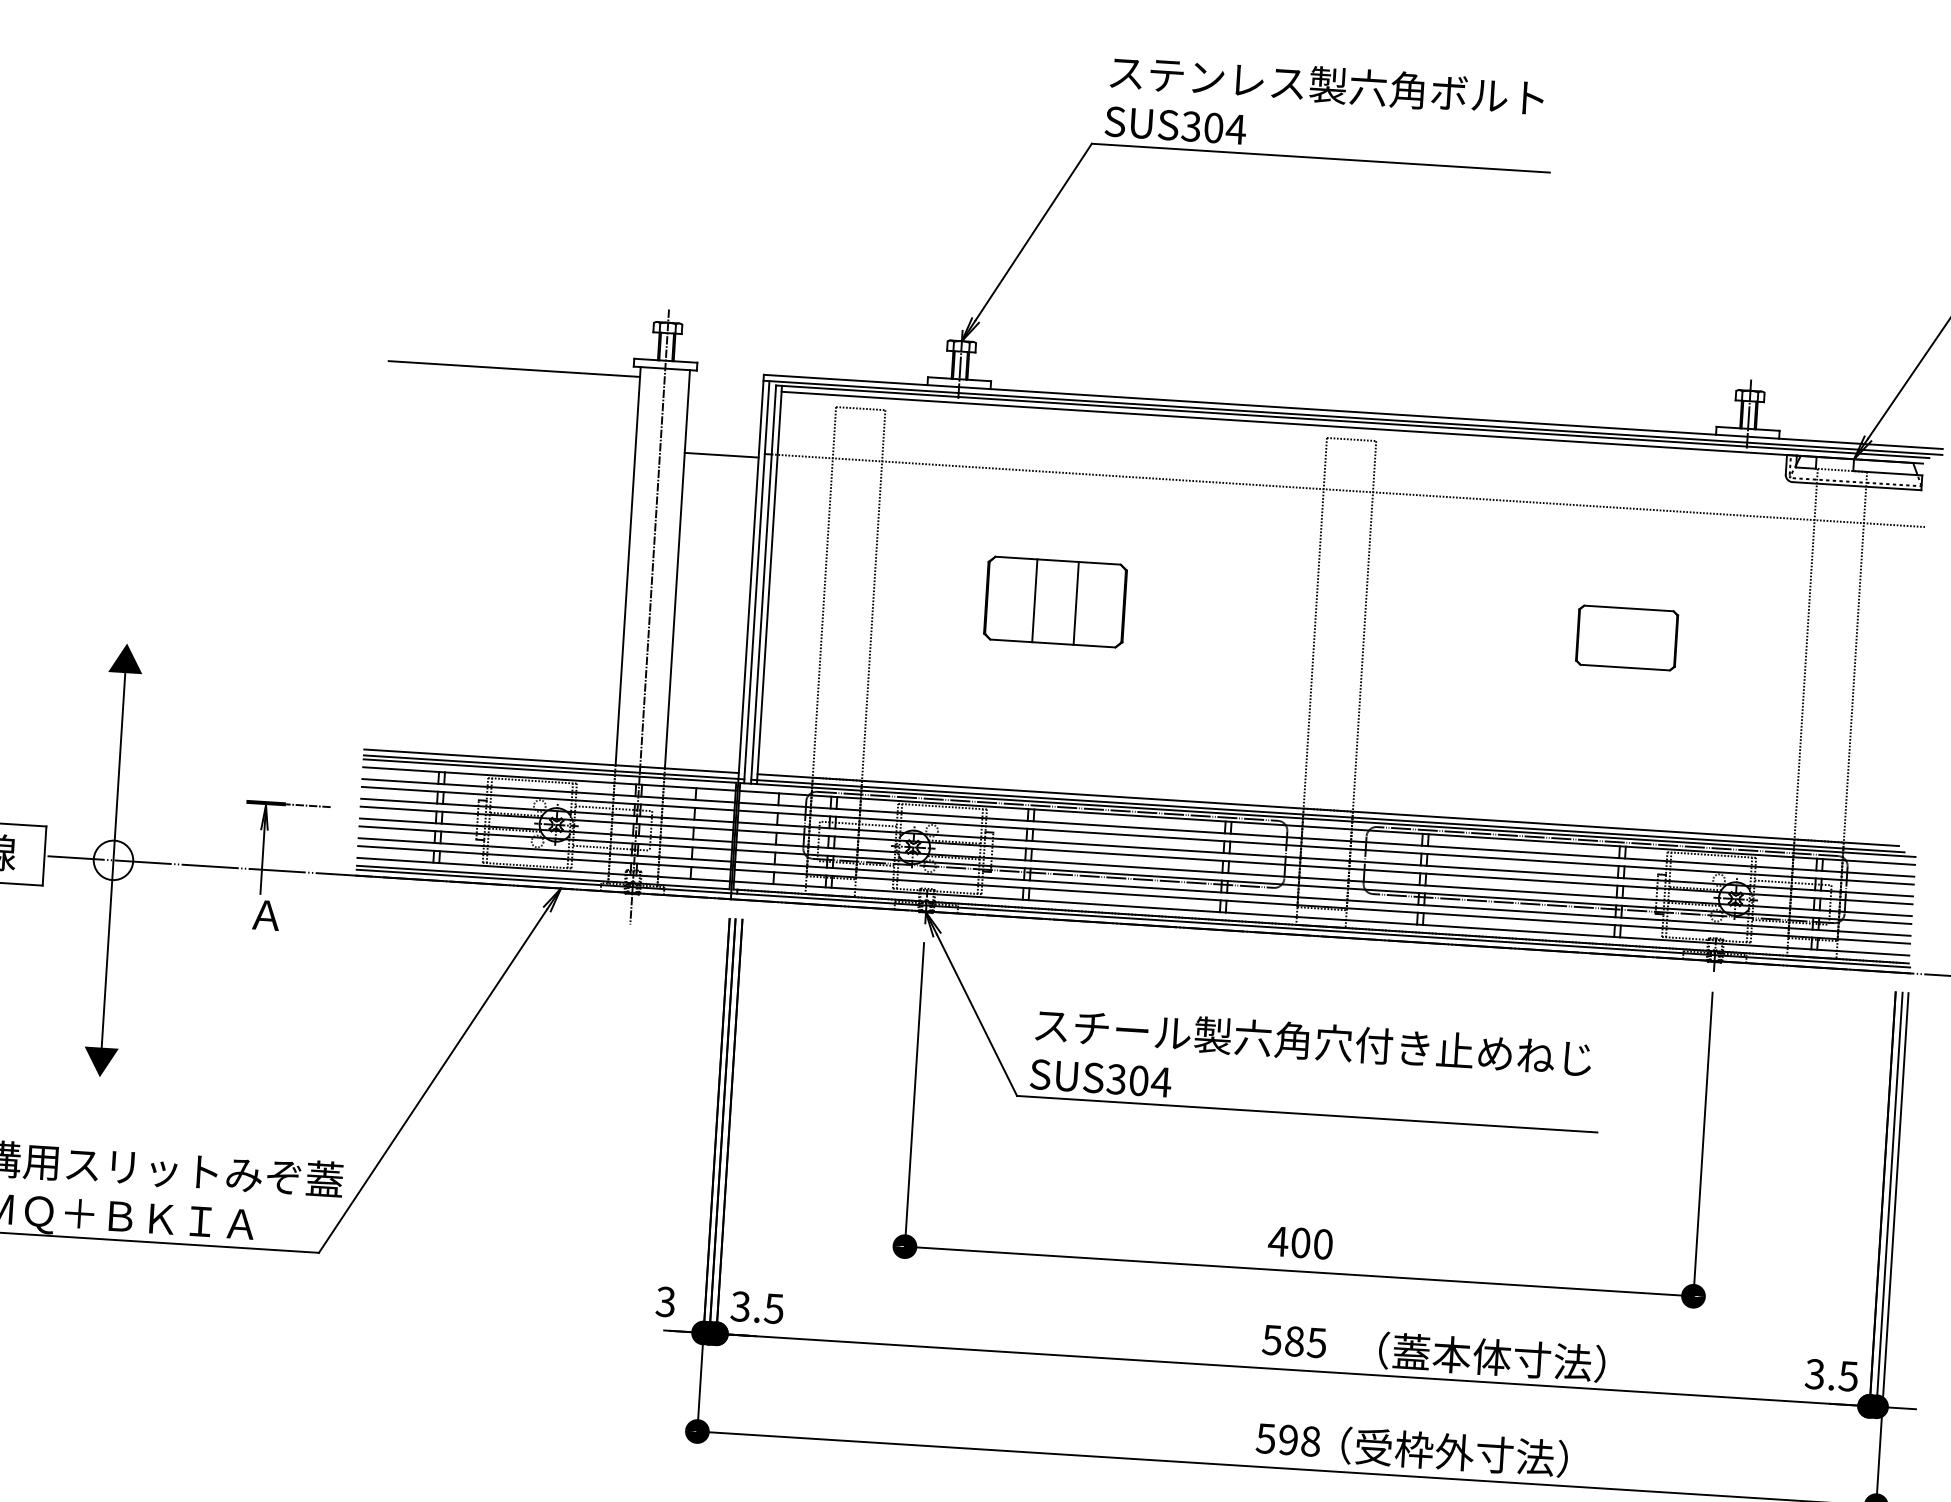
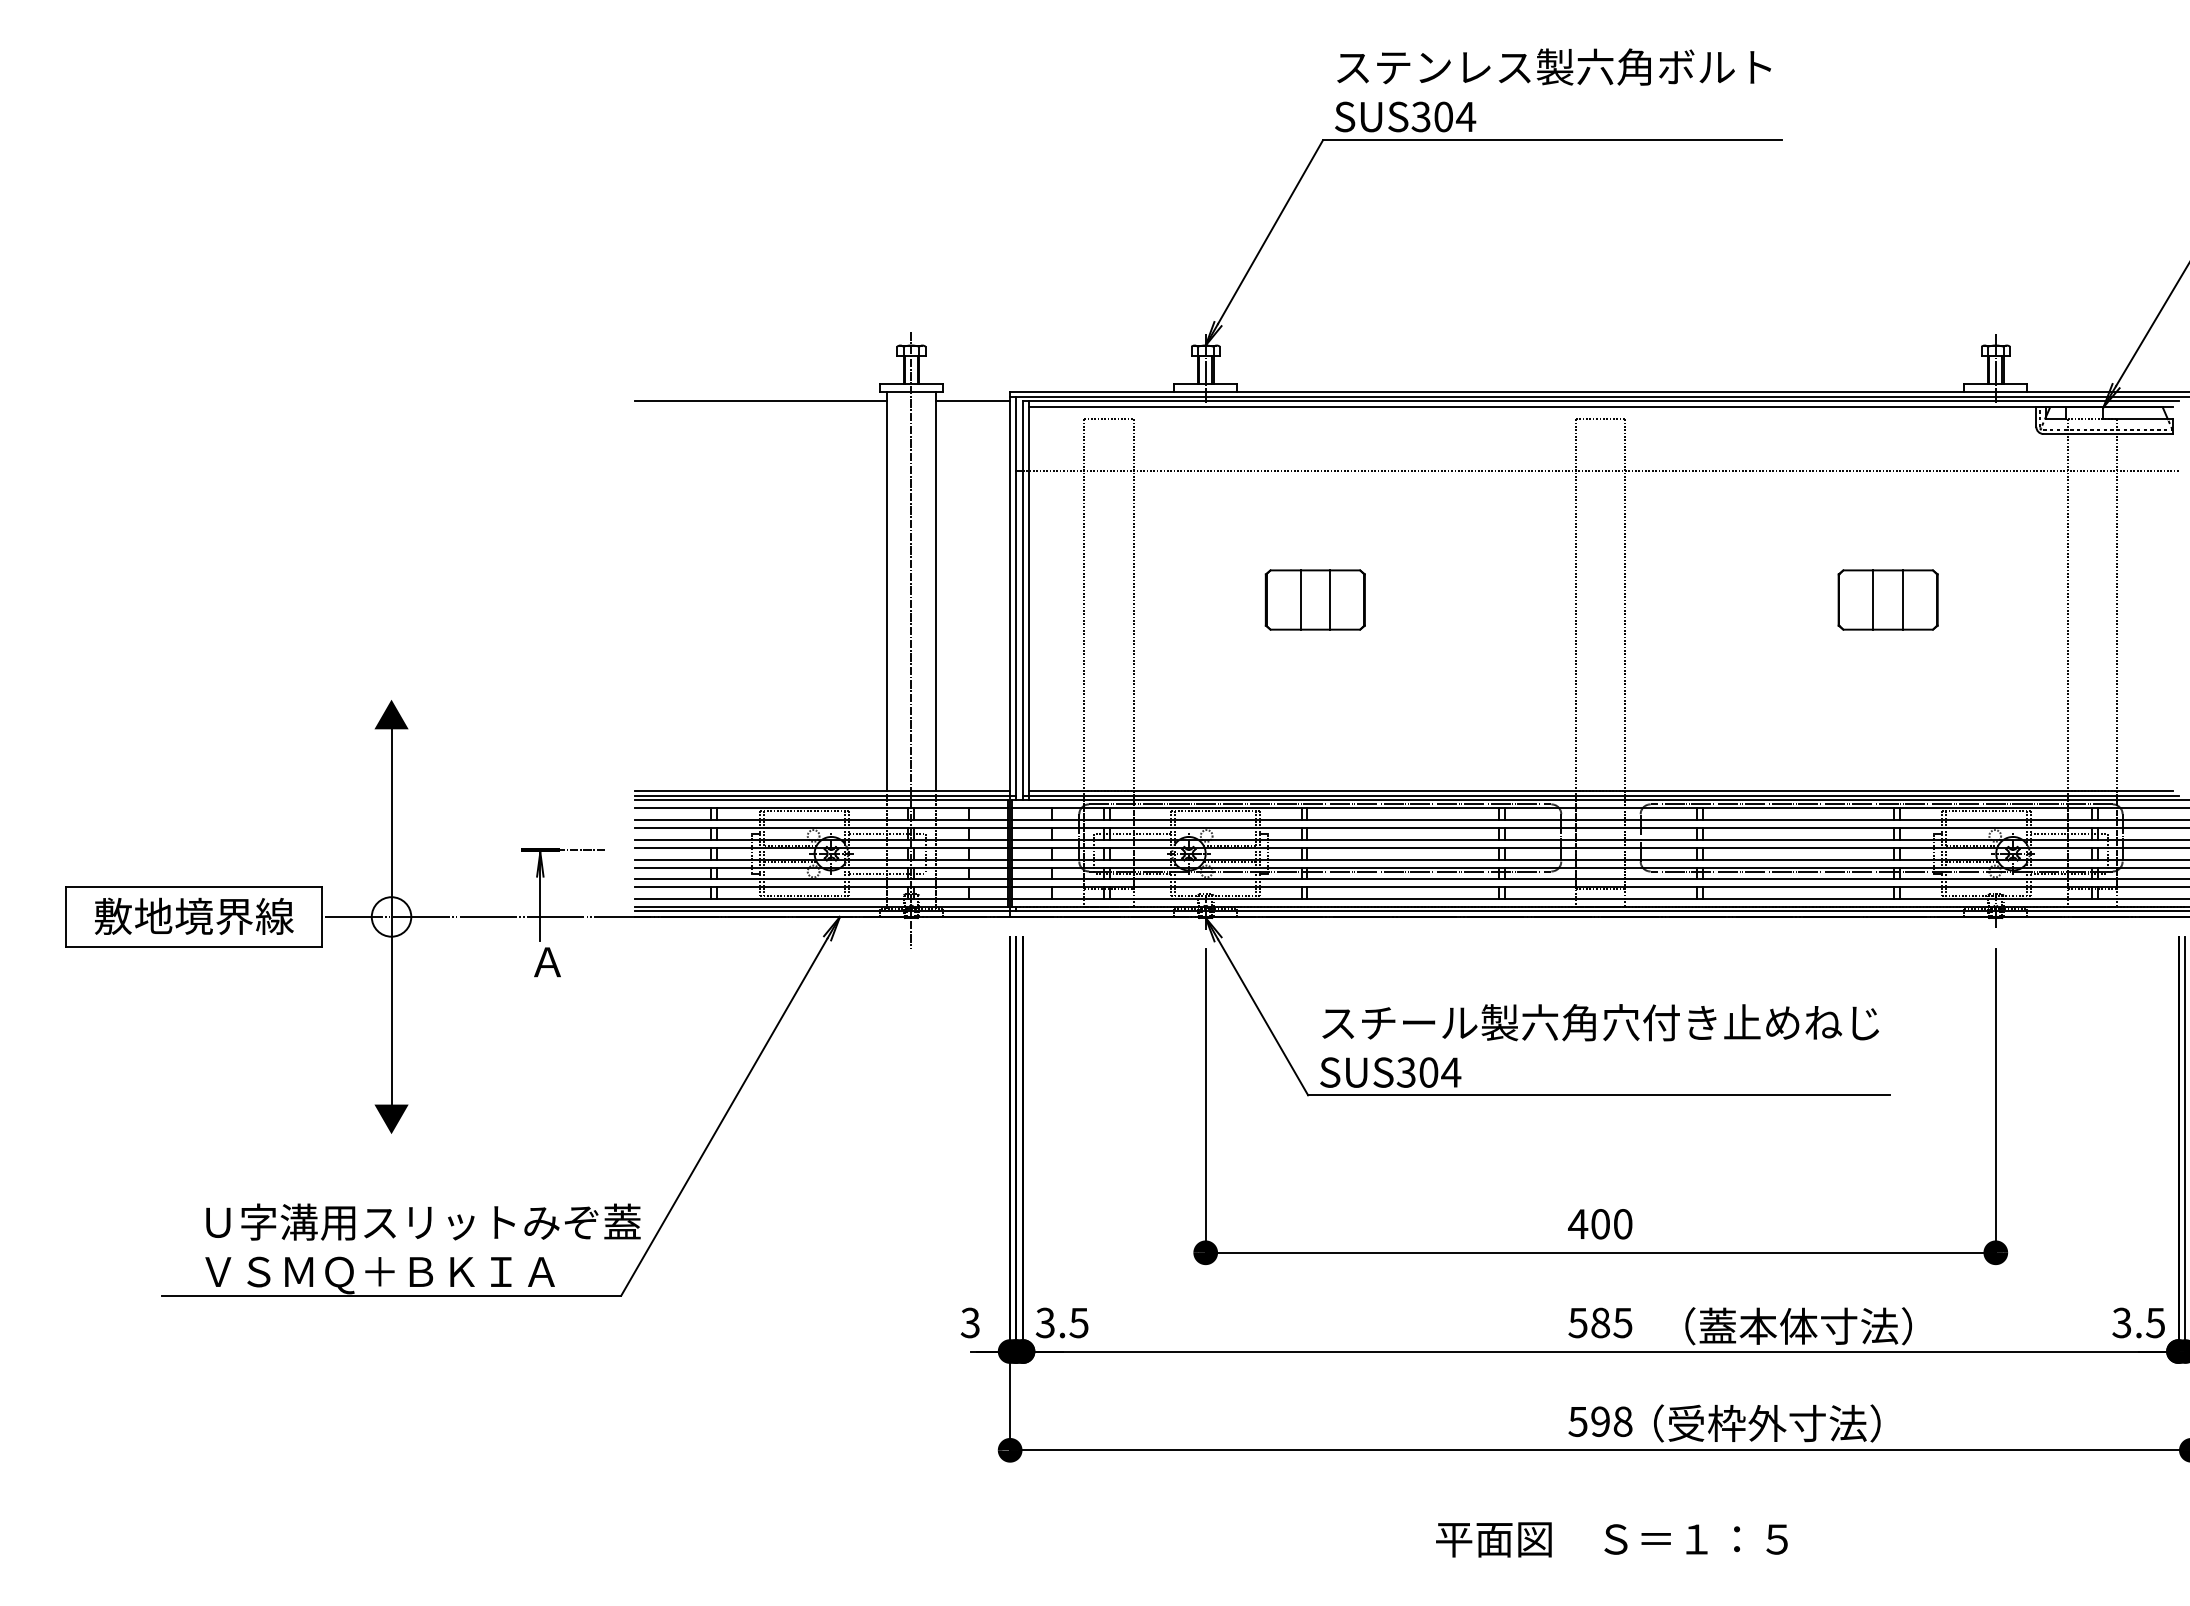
line: (722, 455) -> (973, 401), moved
part: (1054, 601) -> (1314, 599), size x0.71
line: (1612, 636) -> (1873, 599), added
line: (1641, 638) -> (1902, 599), added

